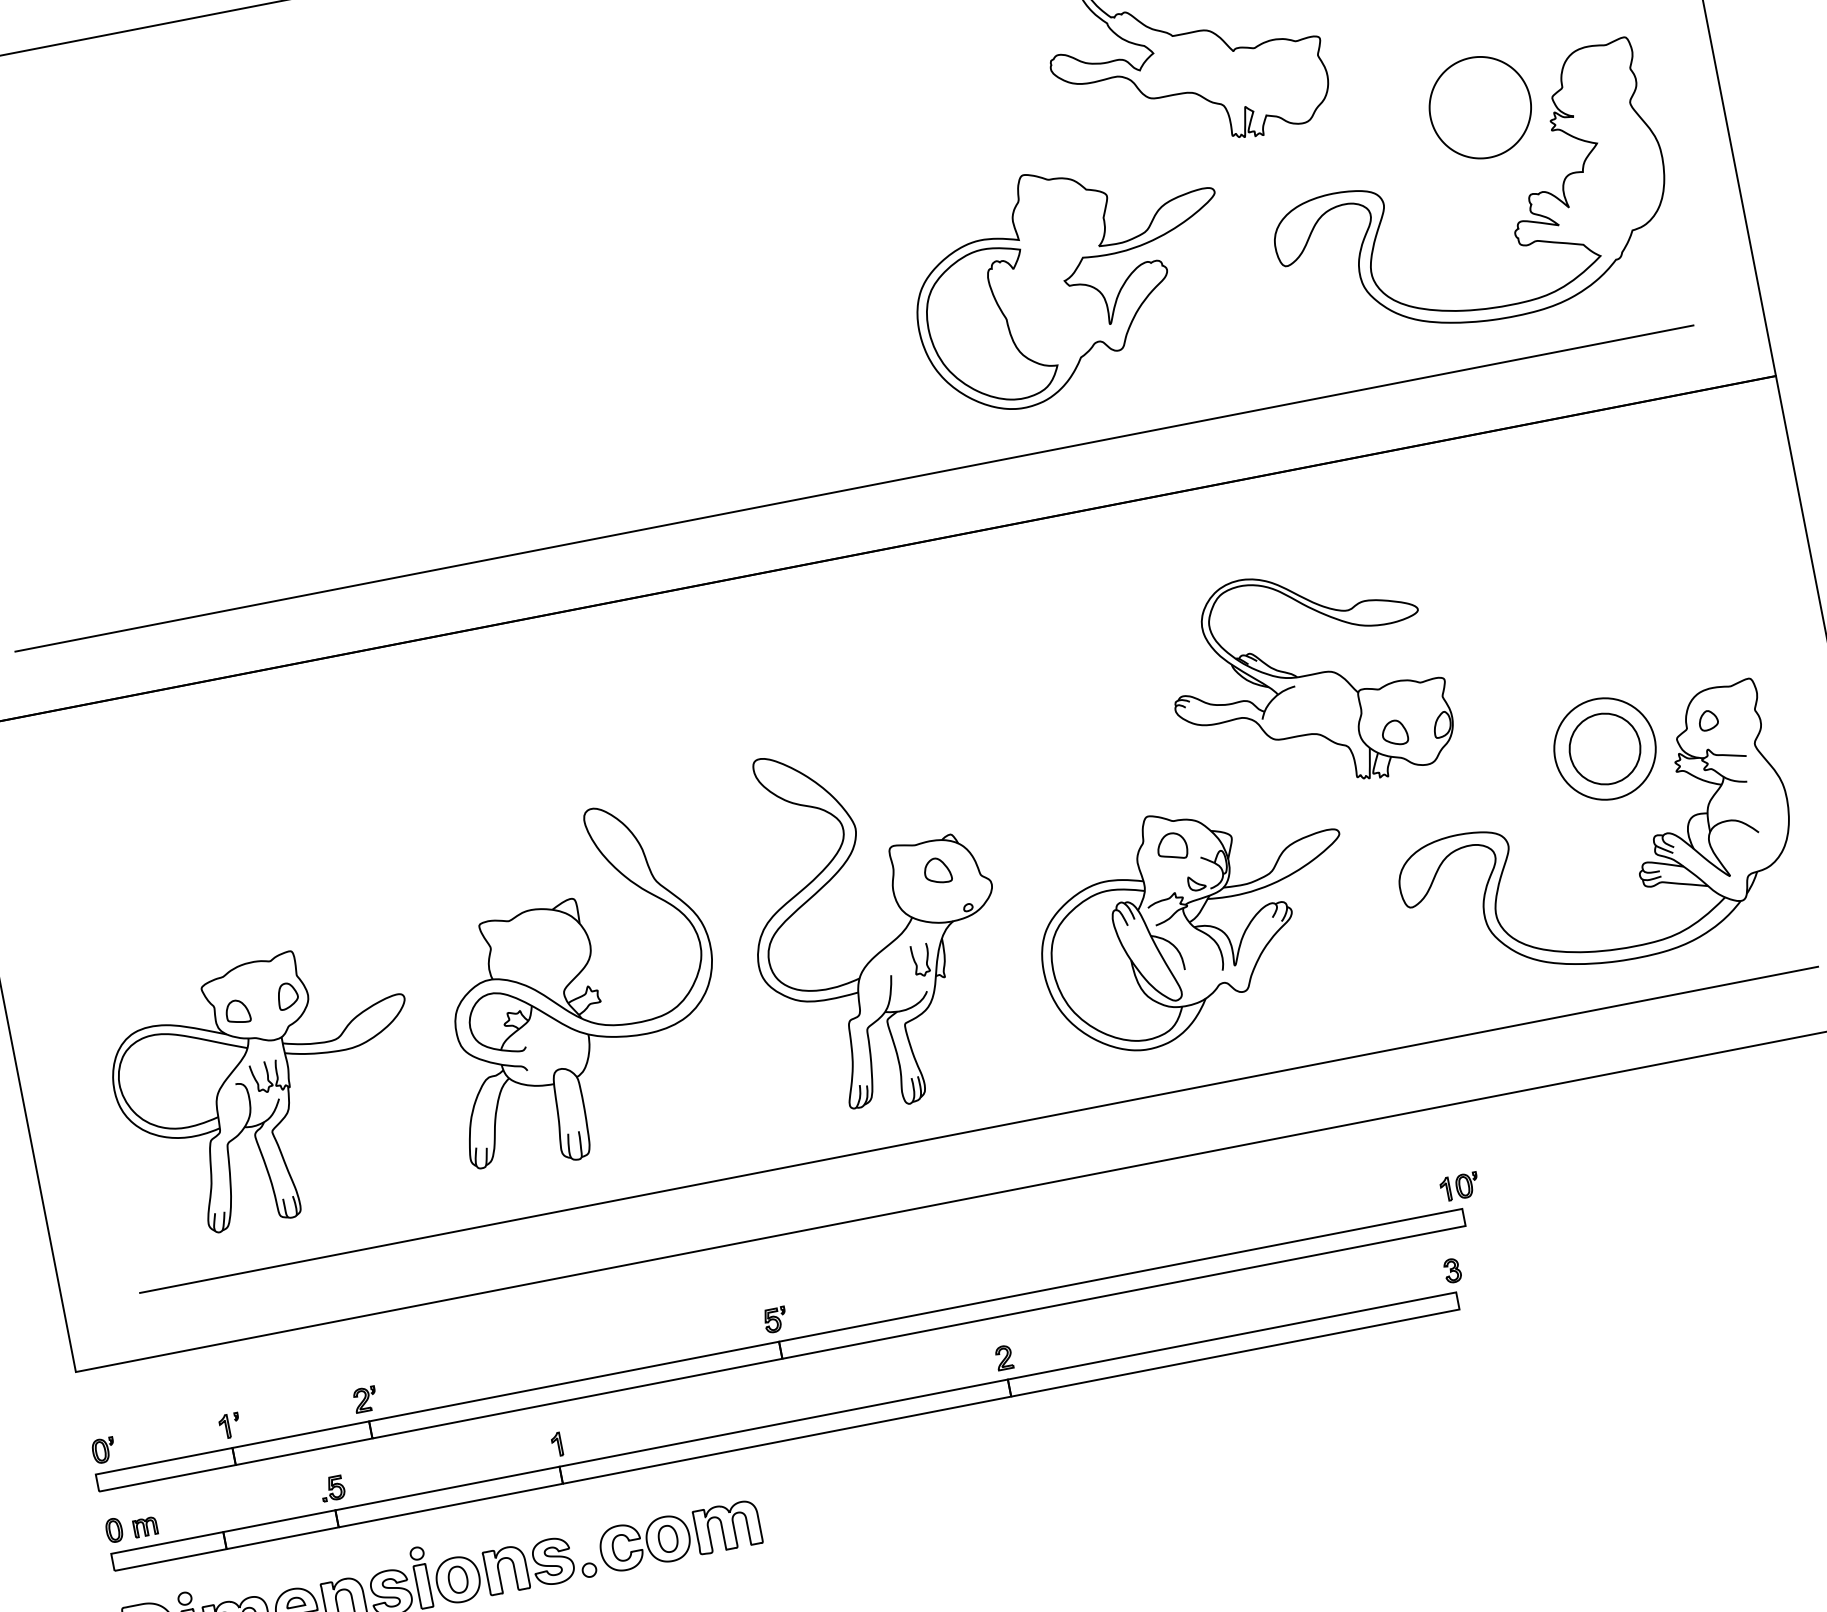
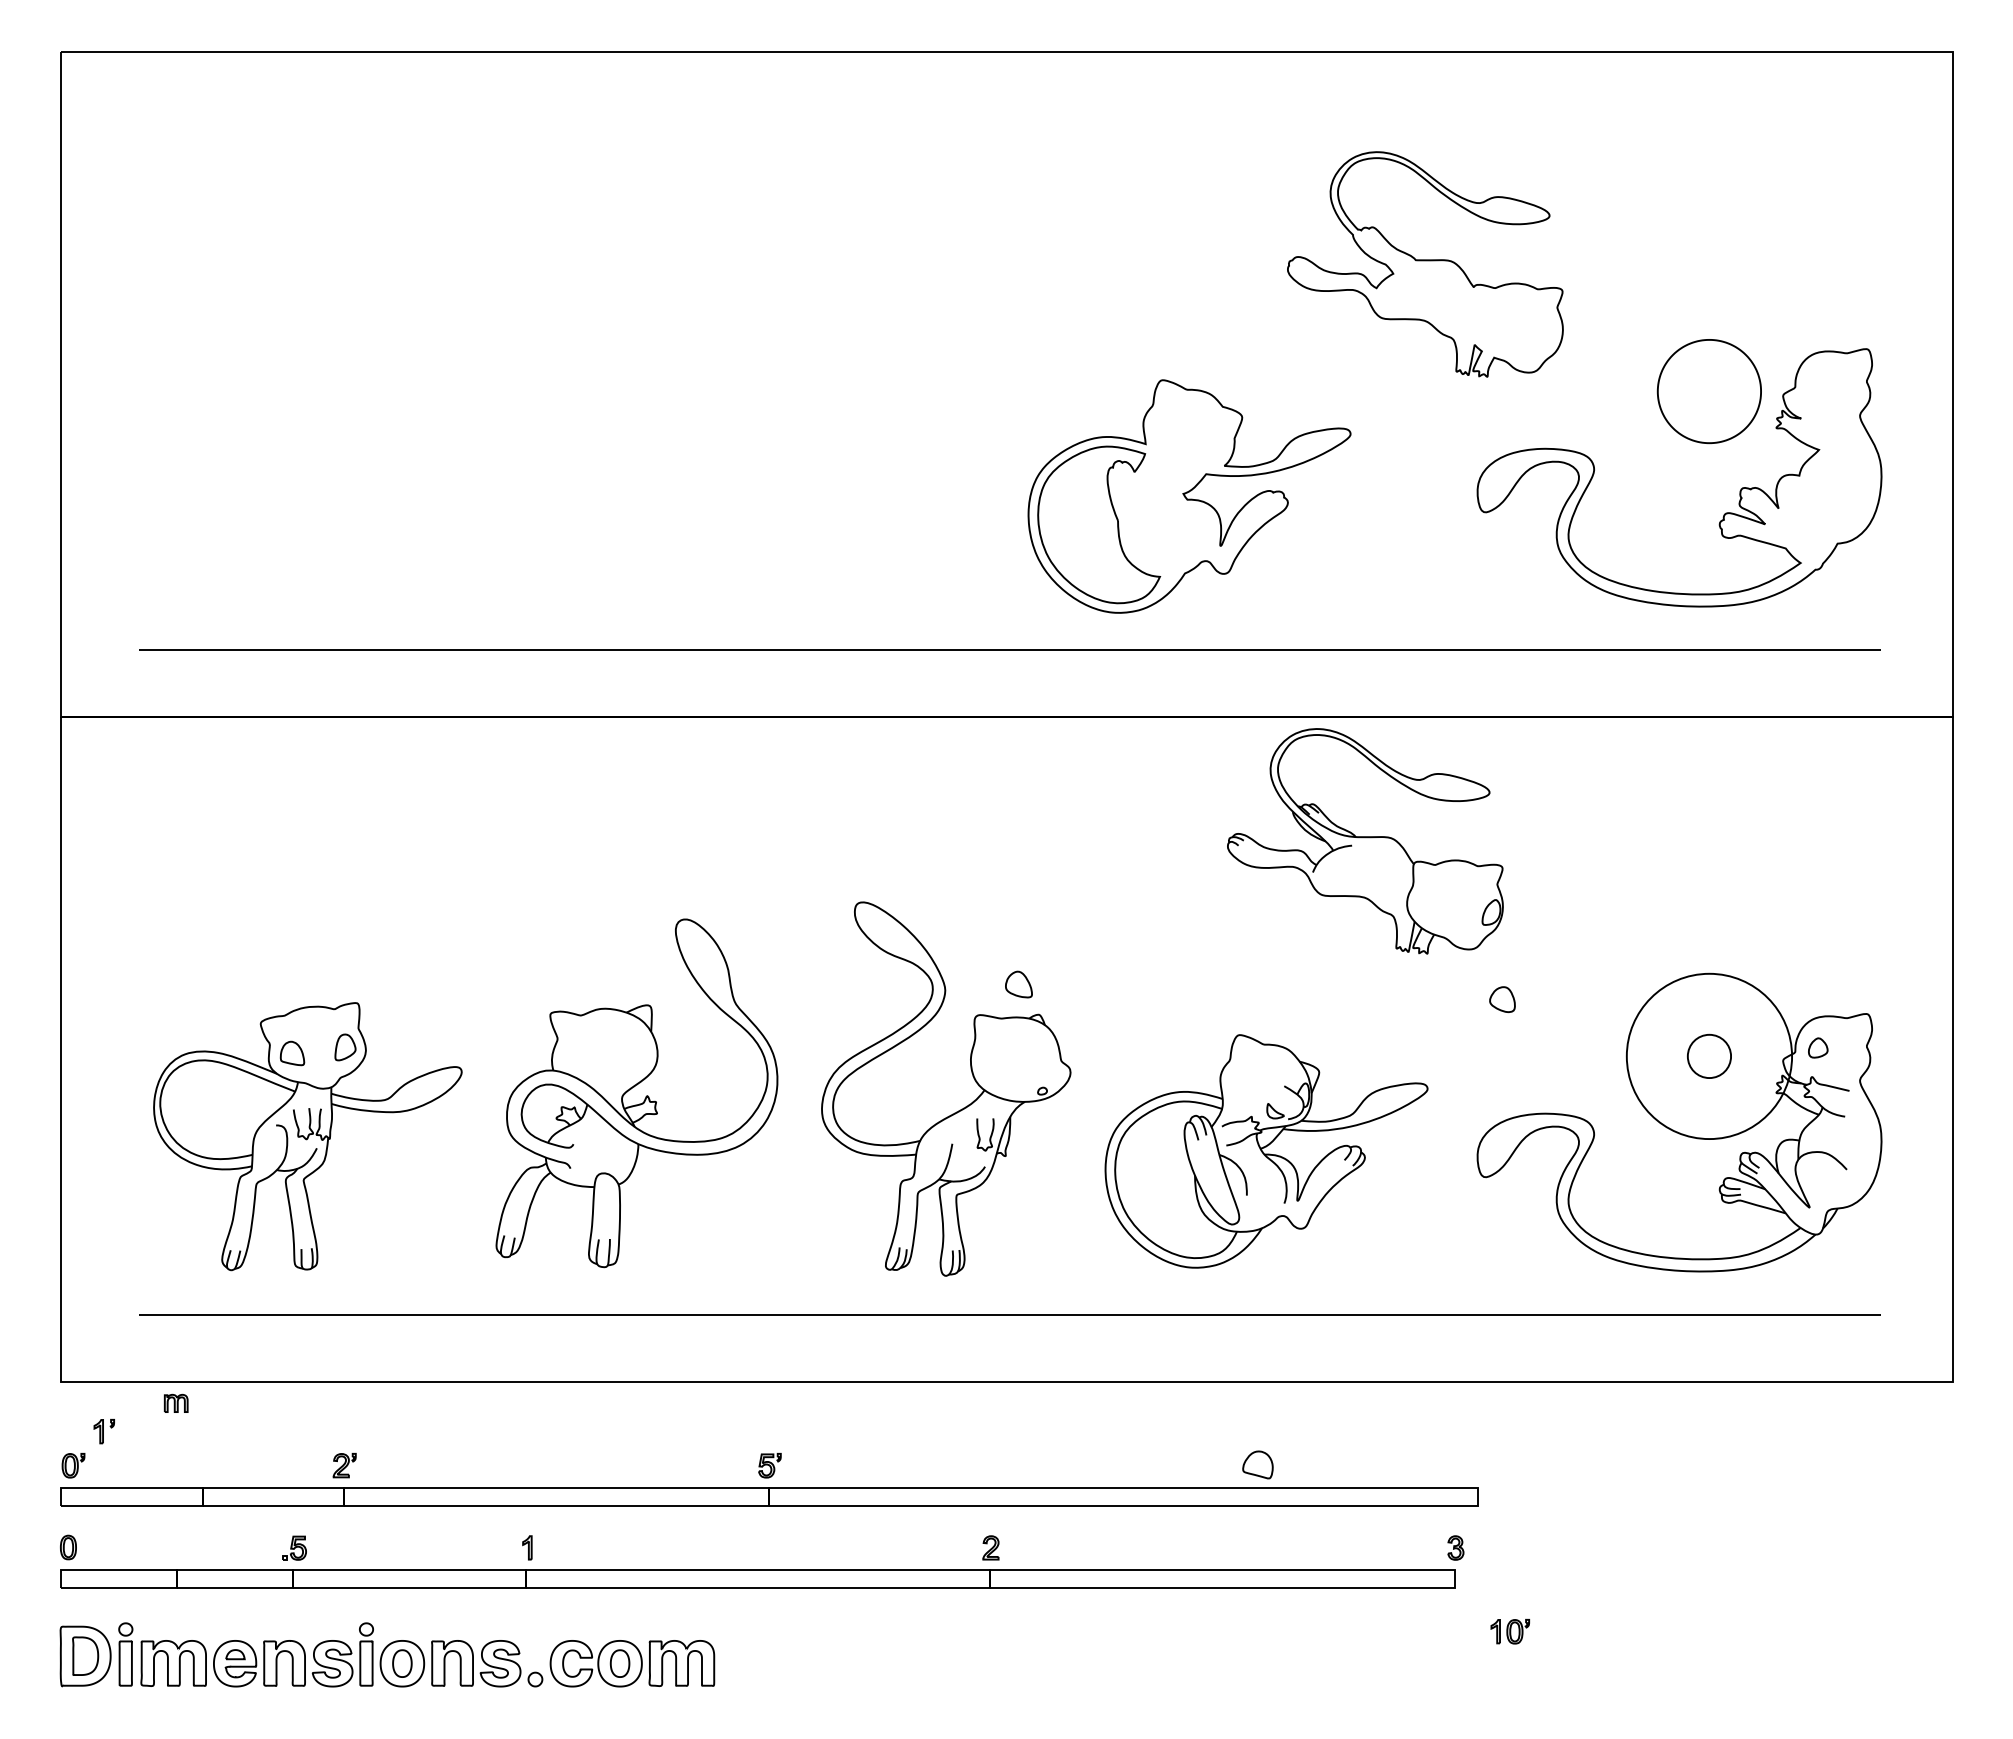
part: (1070, 282) -> (1189, 496), moved
part: (1307, 679) -> (1365, 841), moved
circle: (1605, 749) -> (1709, 1056), size x0.6
circle: (1605, 749) -> (1709, 1056), size x1.6
part: (1171, 846) -> (1257, 1464), moved
part: (937, 870) -> (1018, 984), moved
part: (1458, 1186) -> (1509, 1631), moved
part: (229, 1425) -> (103, 1431), moved
part: (144, 1527) -> (175, 1403), moved

